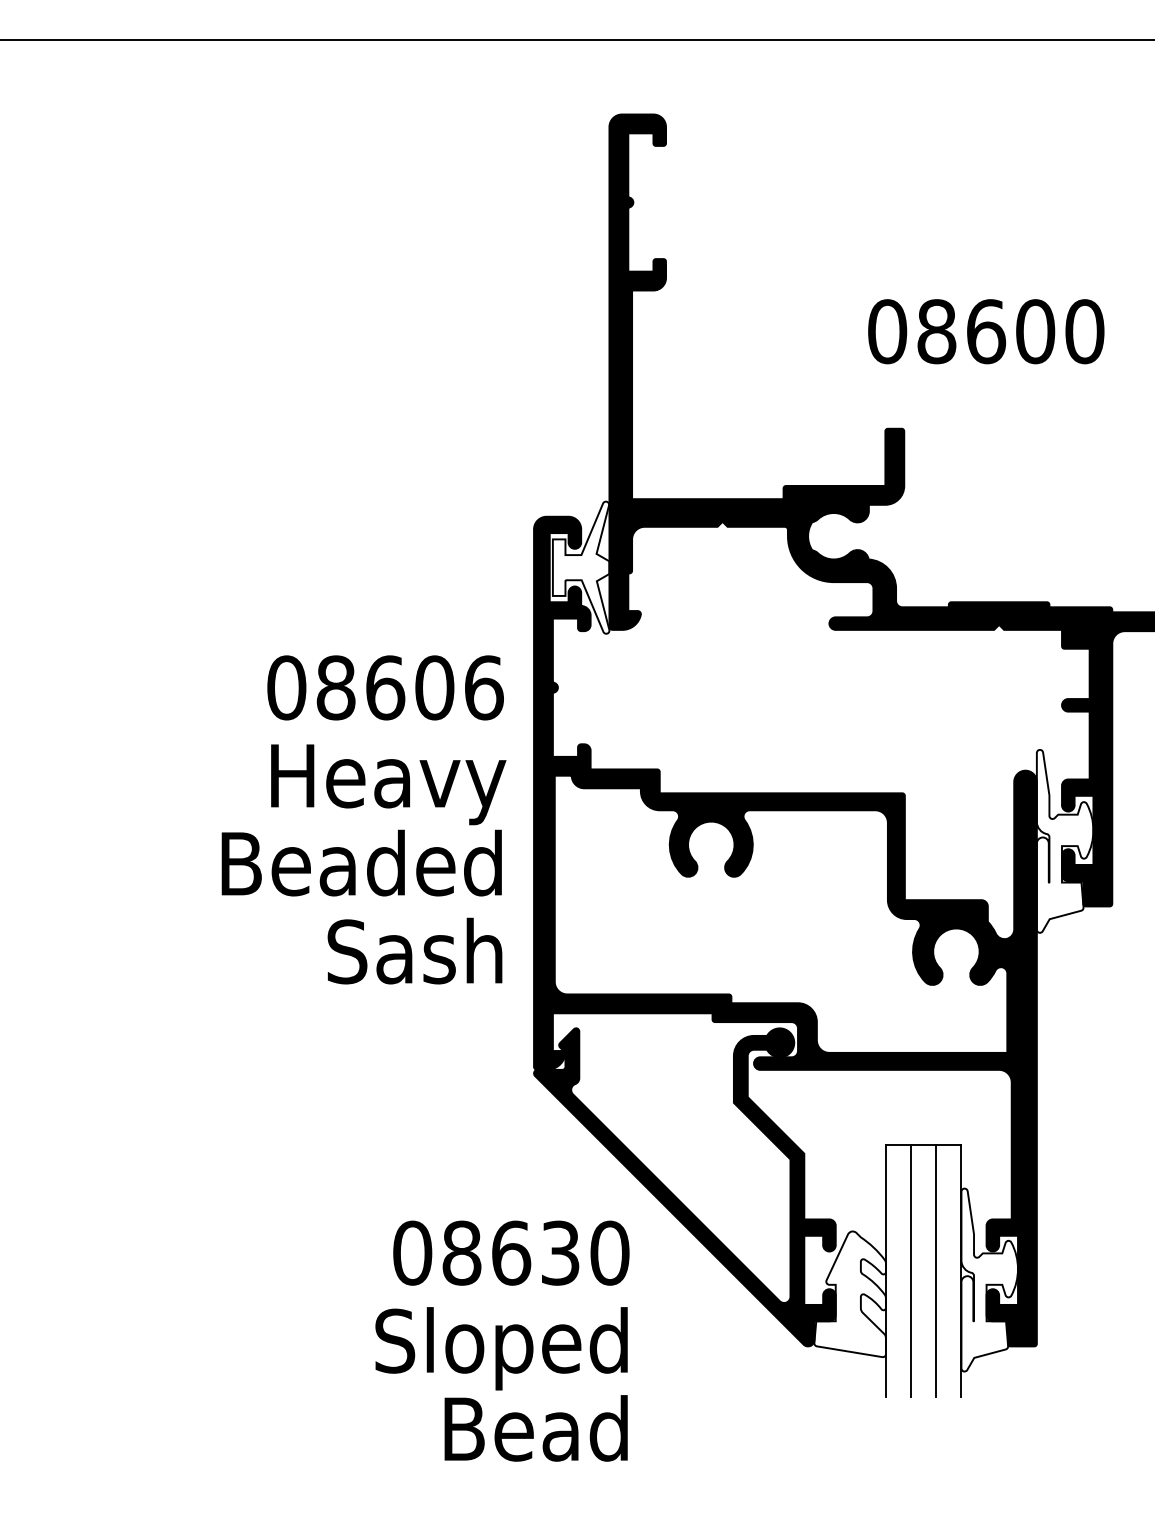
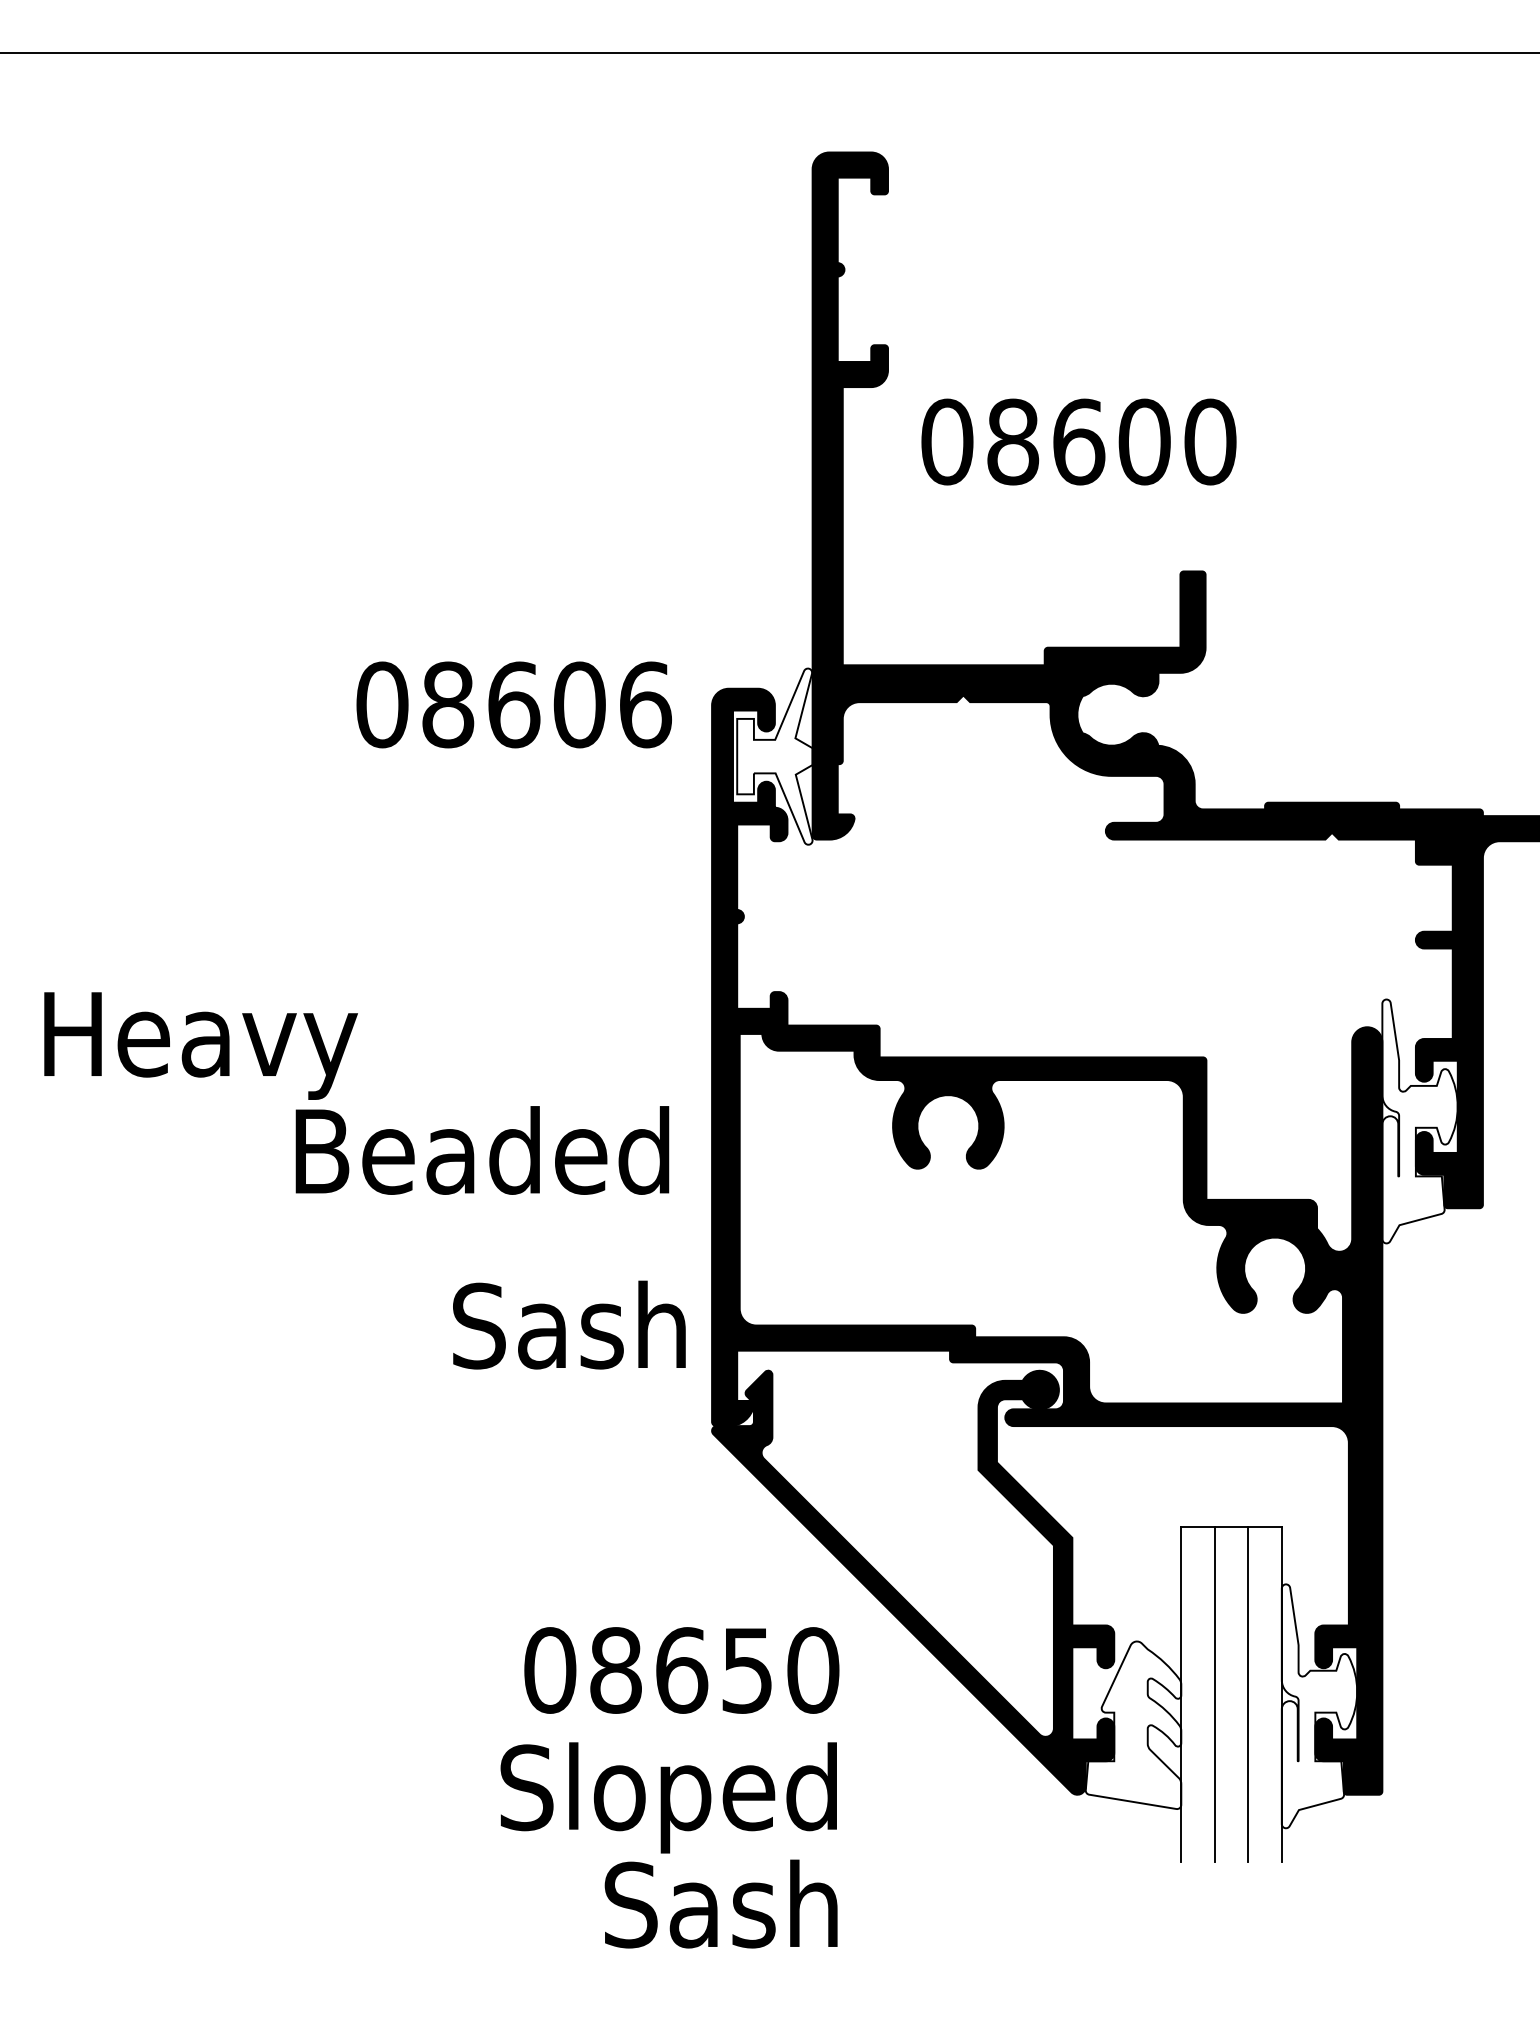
text: (986, 331) -> (1079, 441), moved
text: (385, 687) -> (514, 704), moved
text: (388, 784) -> (200, 1045), moved
text: (414, 950) -> (568, 1324), moved
text: (560, 1252) -> (747, 1669), 08630 -> 08650
text: (536, 1428) -> (715, 1904), Bead -> Sash

